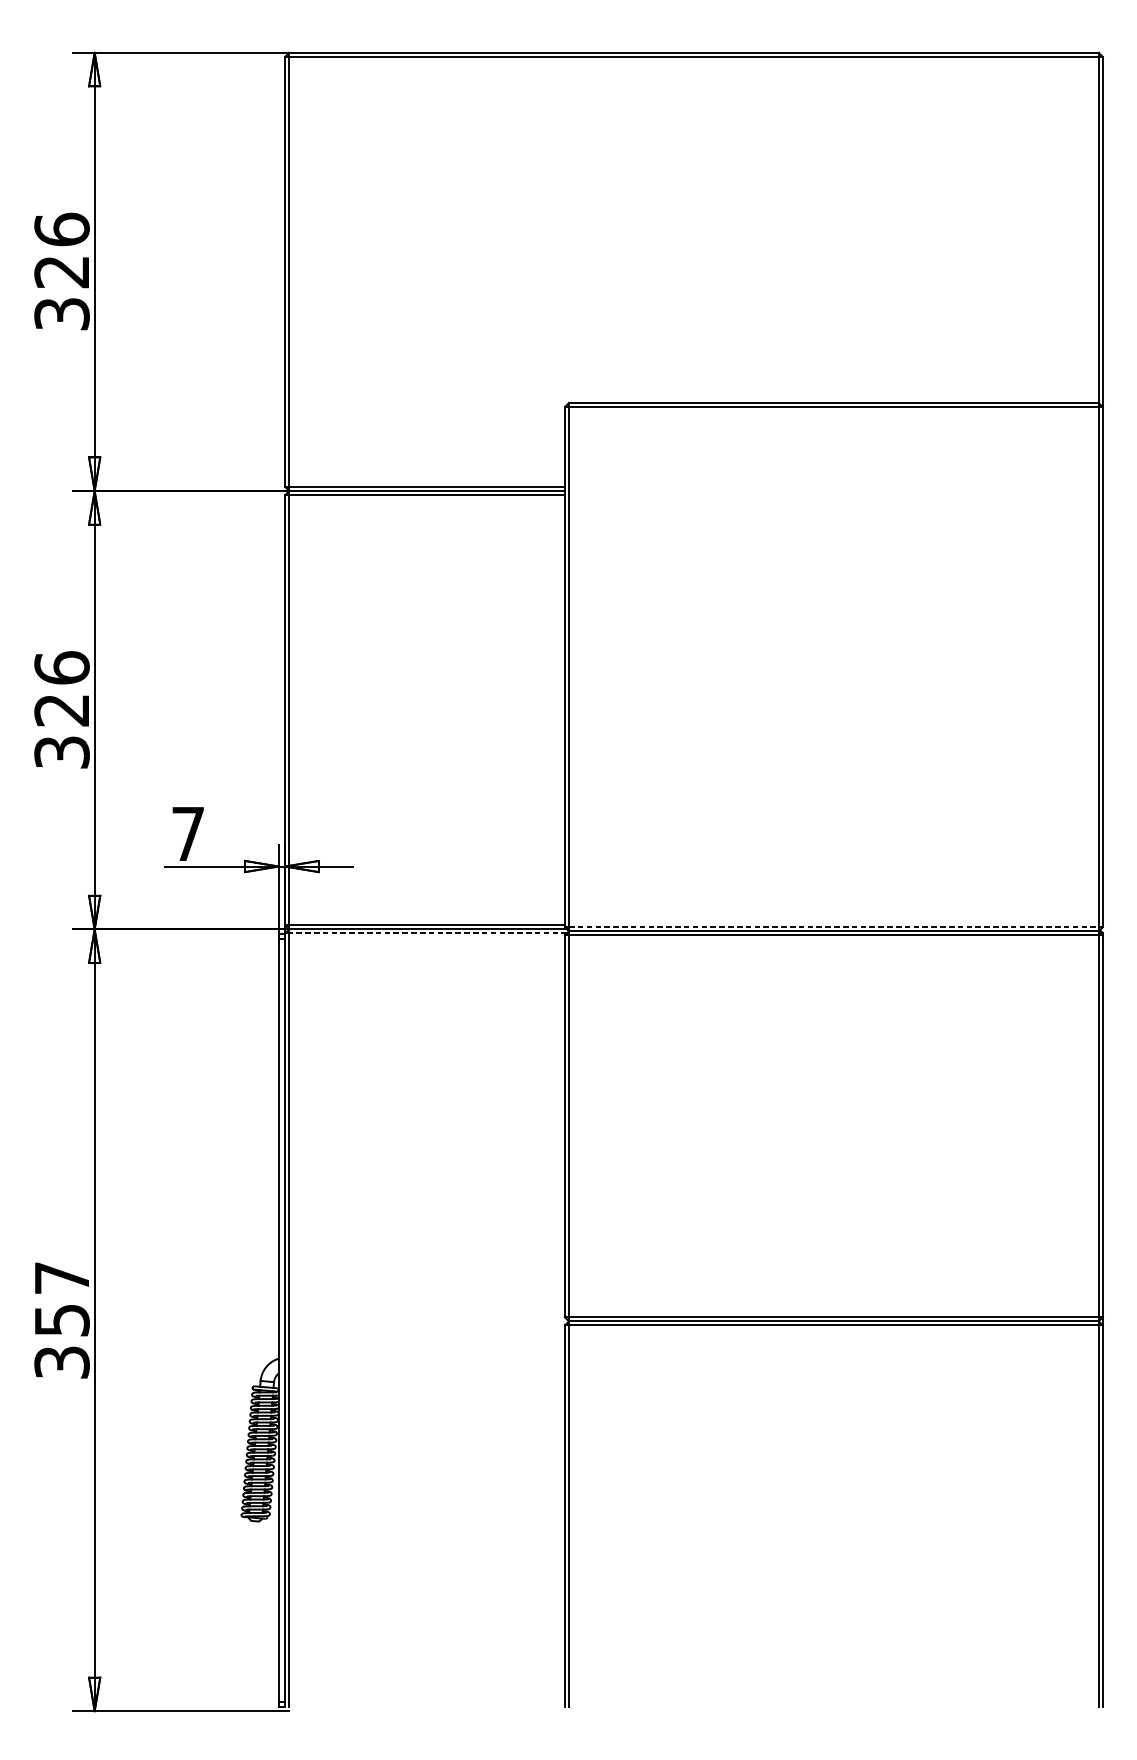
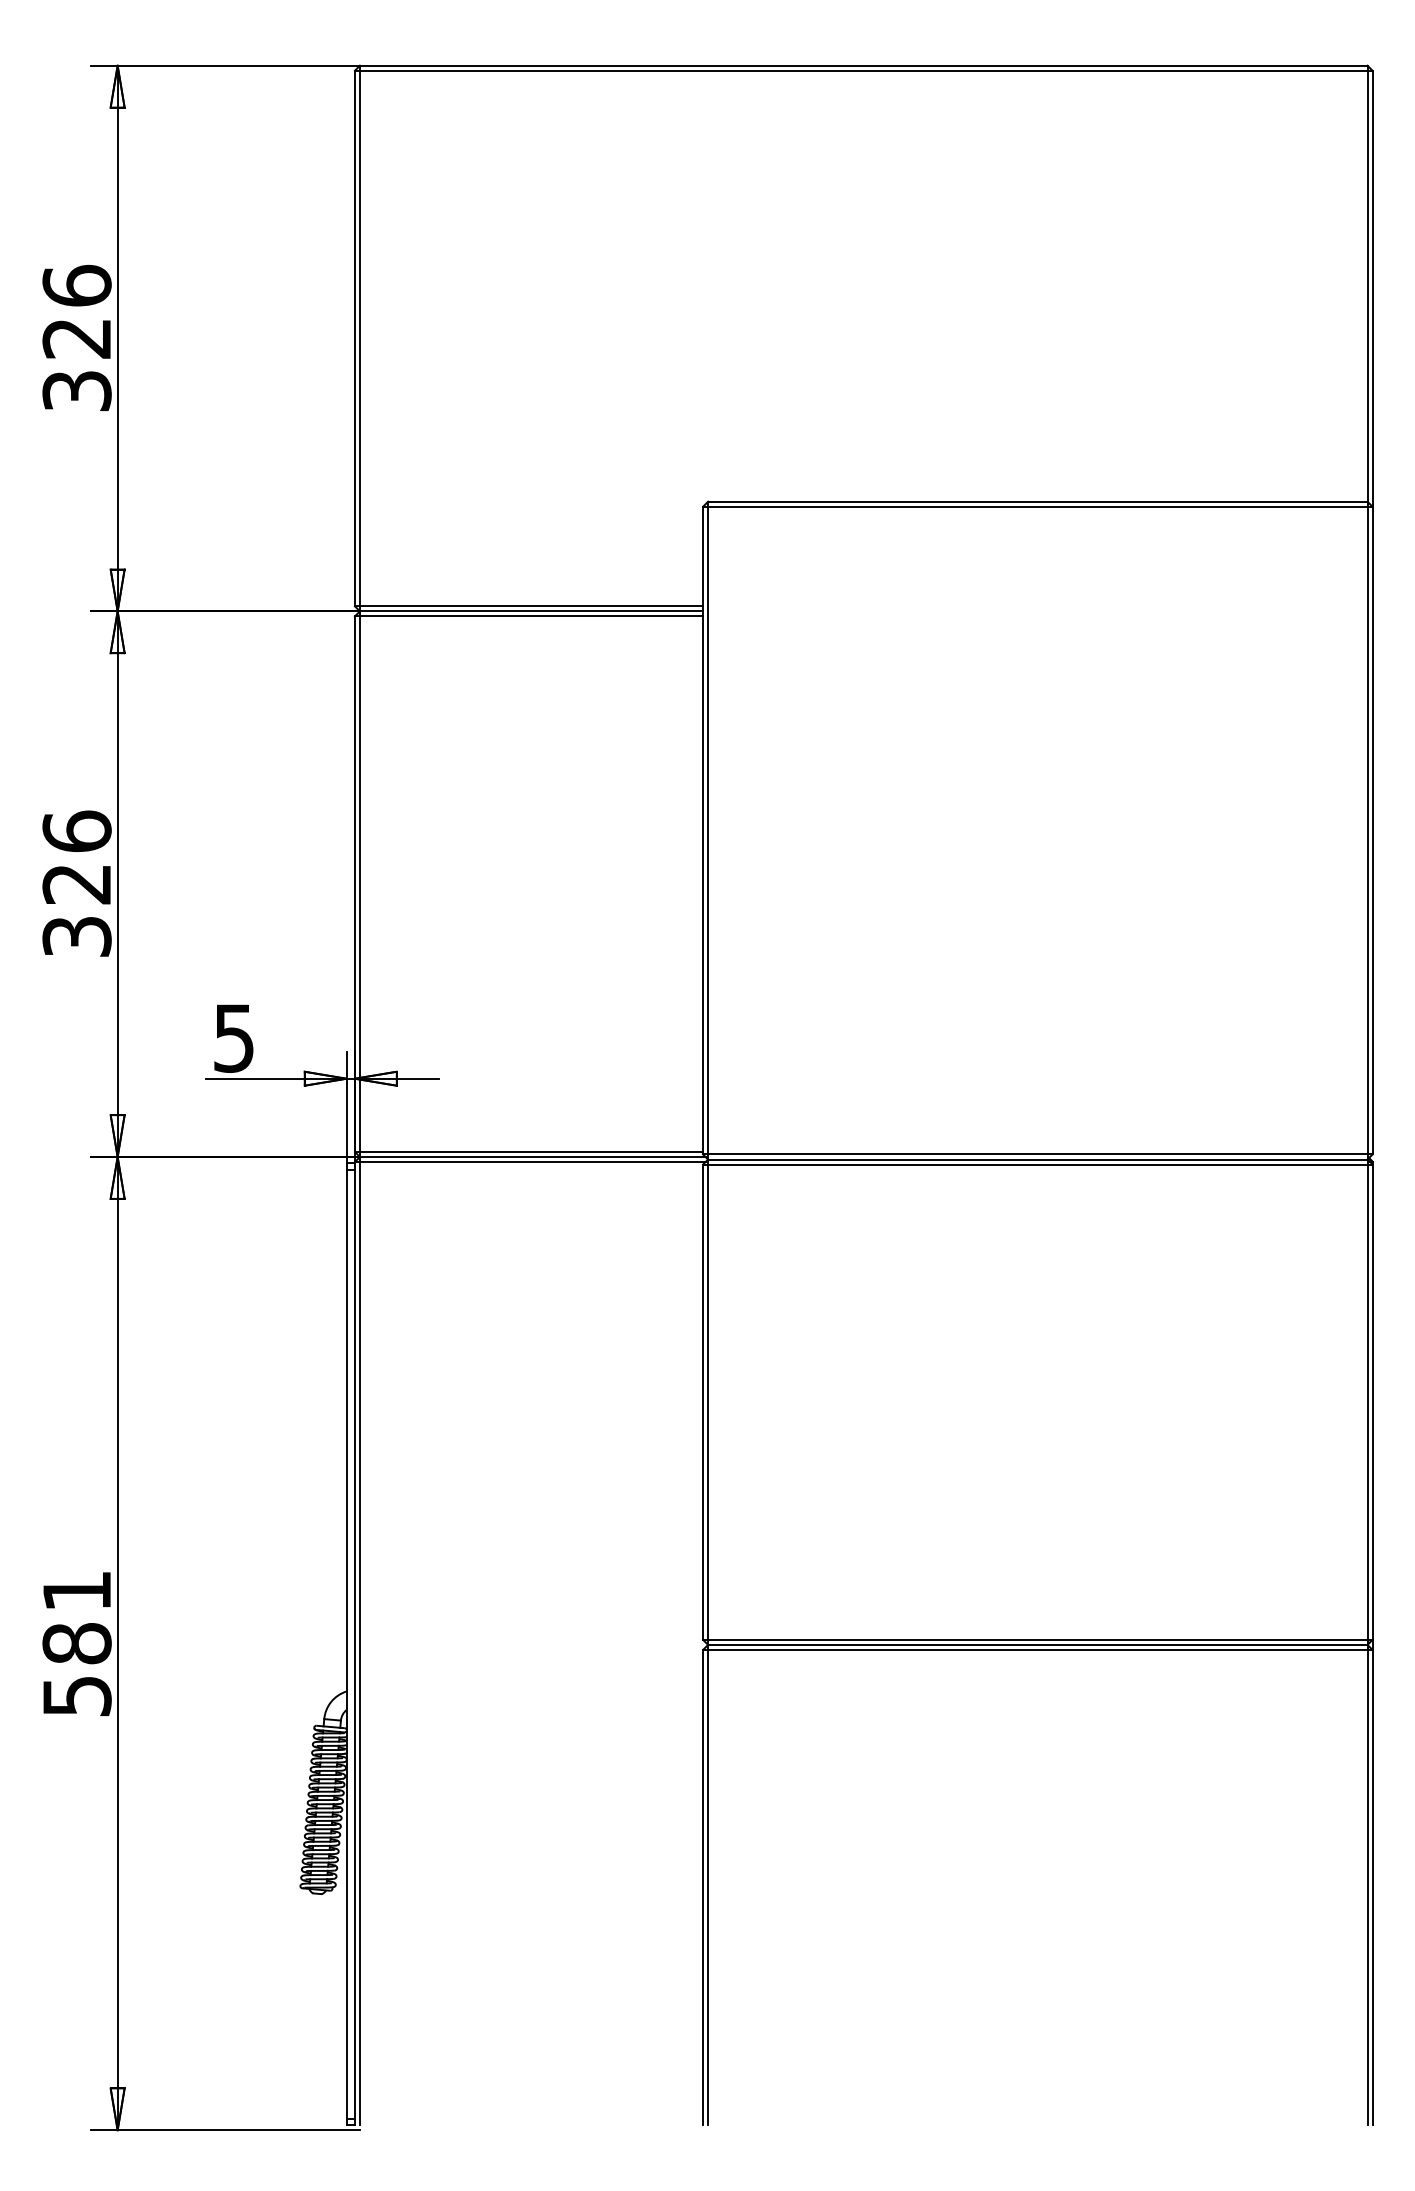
text: (187, 834) -> (233, 1038), 7 -> 5
line: (833, 927) -> (1037, 1154), dashed -> solid
line: (427, 933) -> (532, 1162), dashed -> solid
text: (61, 1320) -> (76, 1643), 357 -> 581

